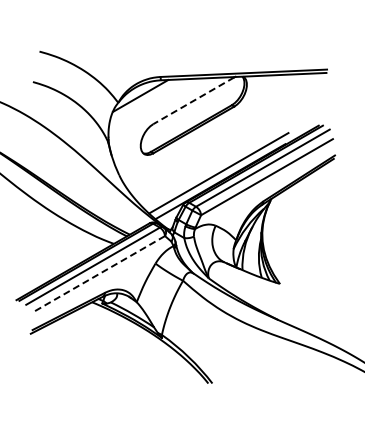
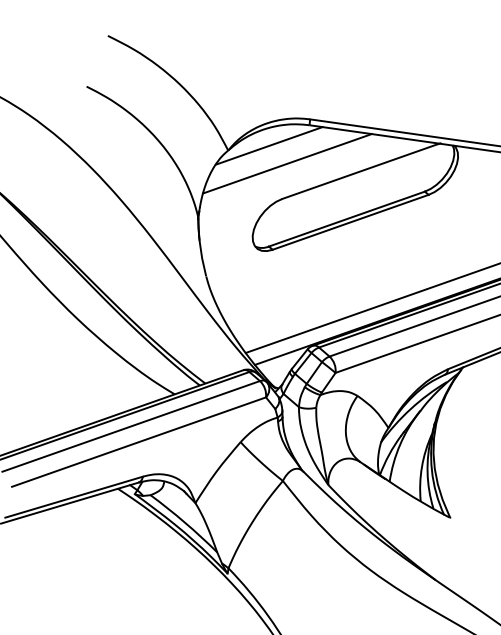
line: (193, 100) -> (359, 170), dashed -> solid
line: (152, 103) -> (287, 162), added
line: (98, 274) -> (137, 442), dashed -> solid

